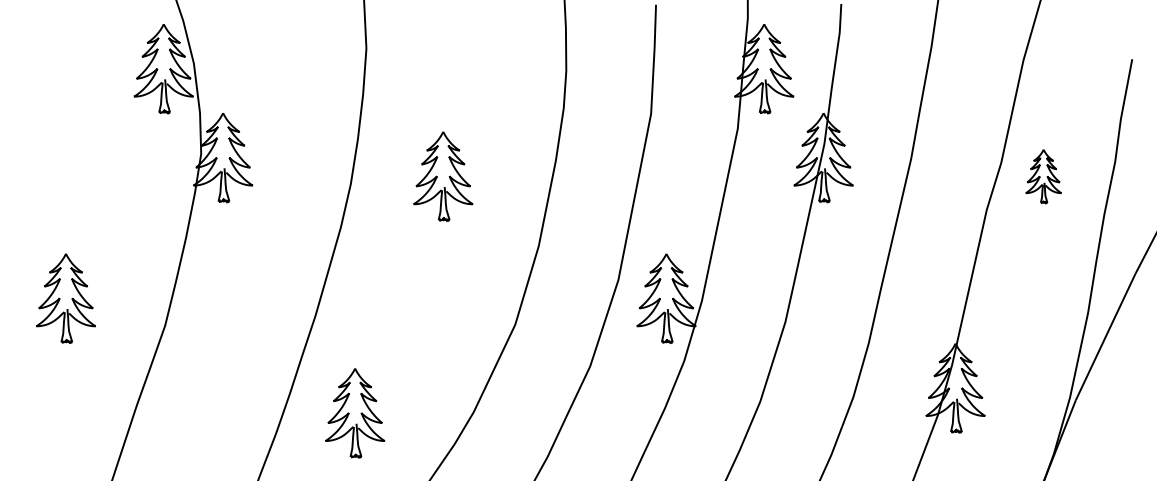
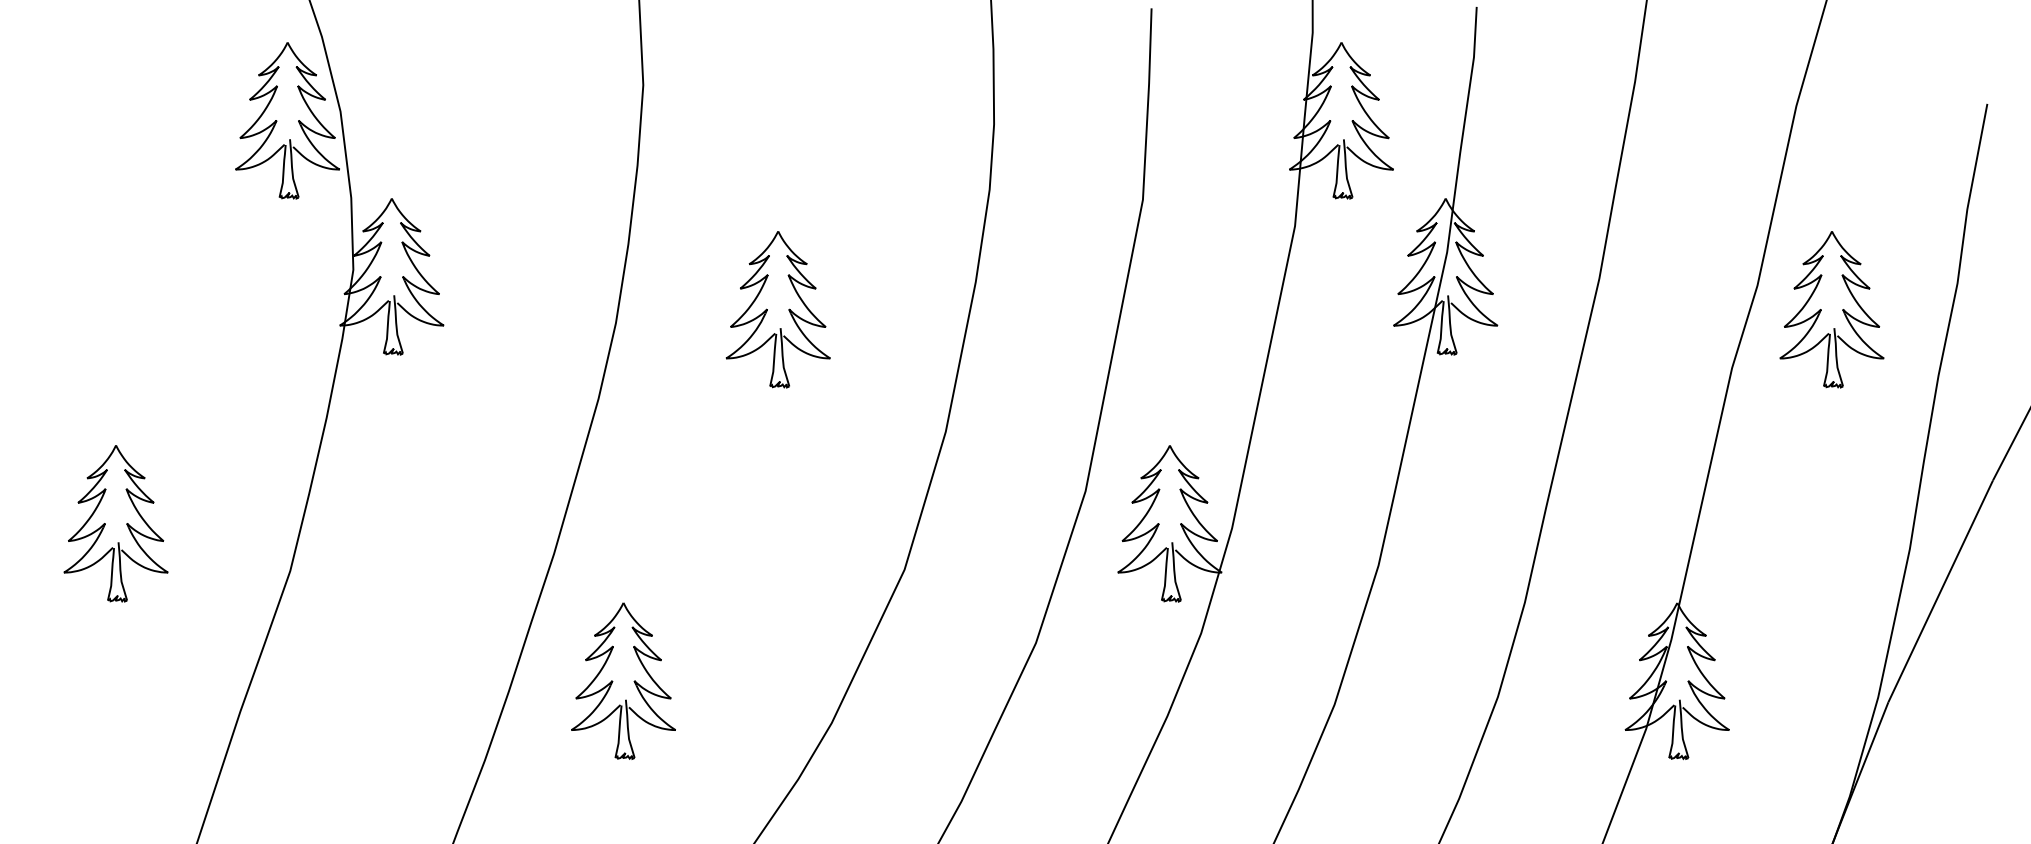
part: (1043, 176) -> (1831, 309), size x1.67
part: (355, 413) -> (624, 681), moved

